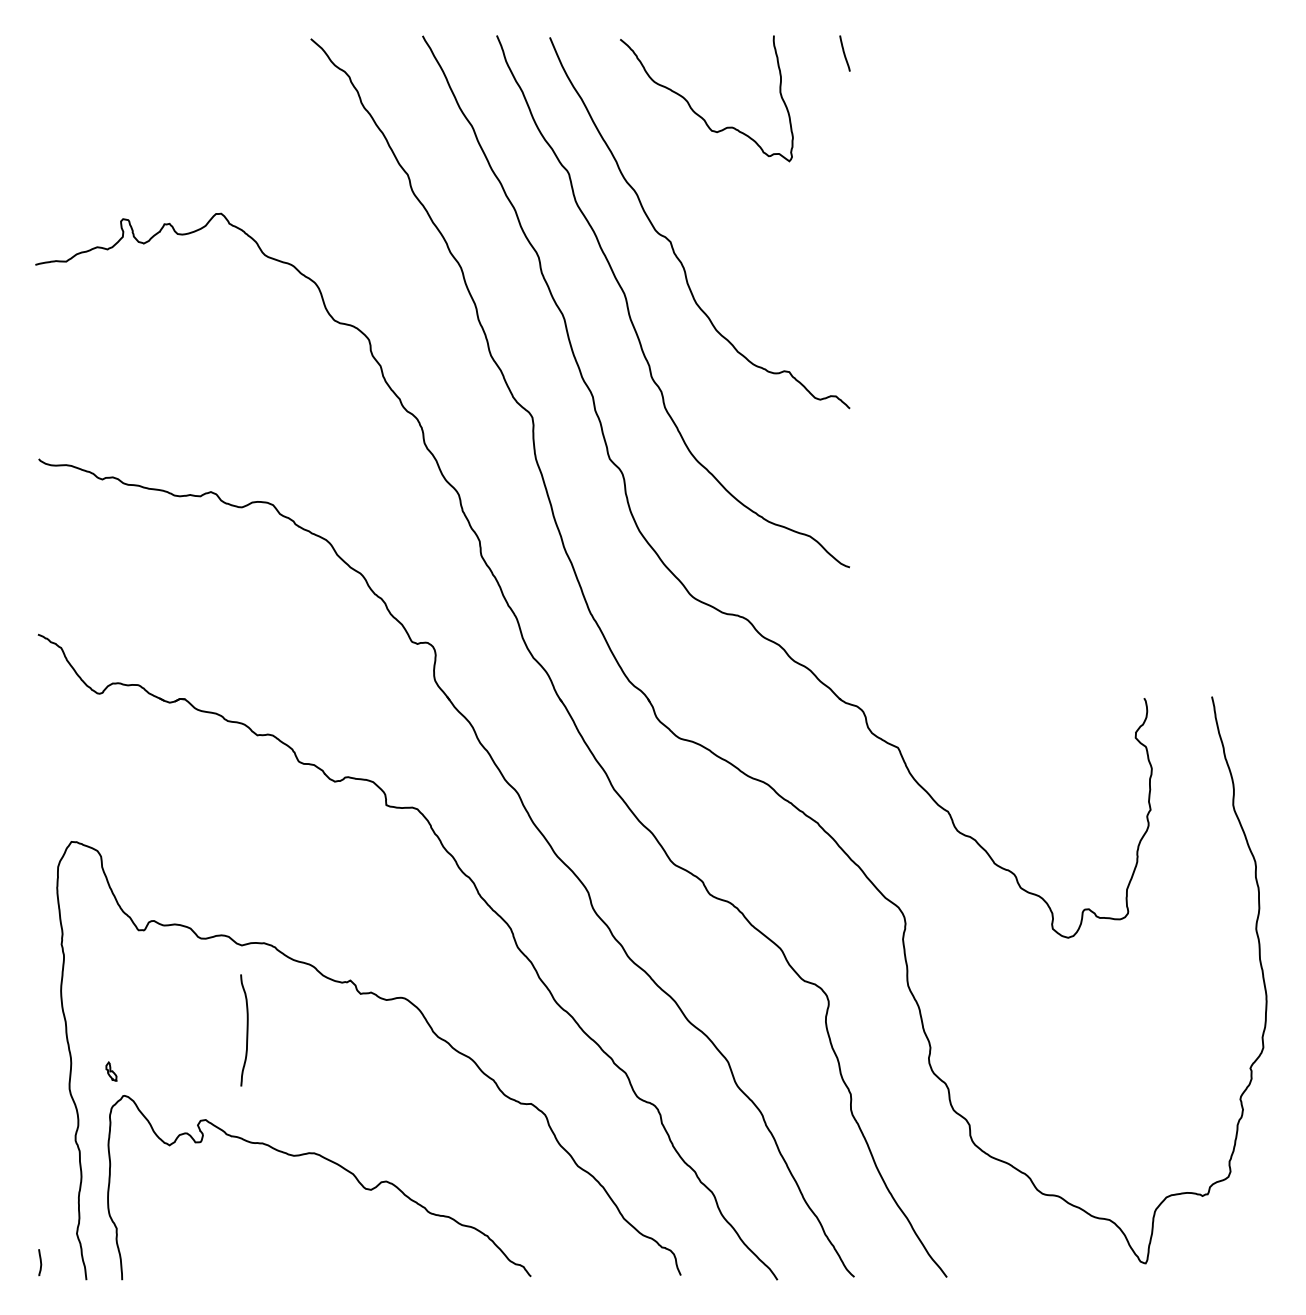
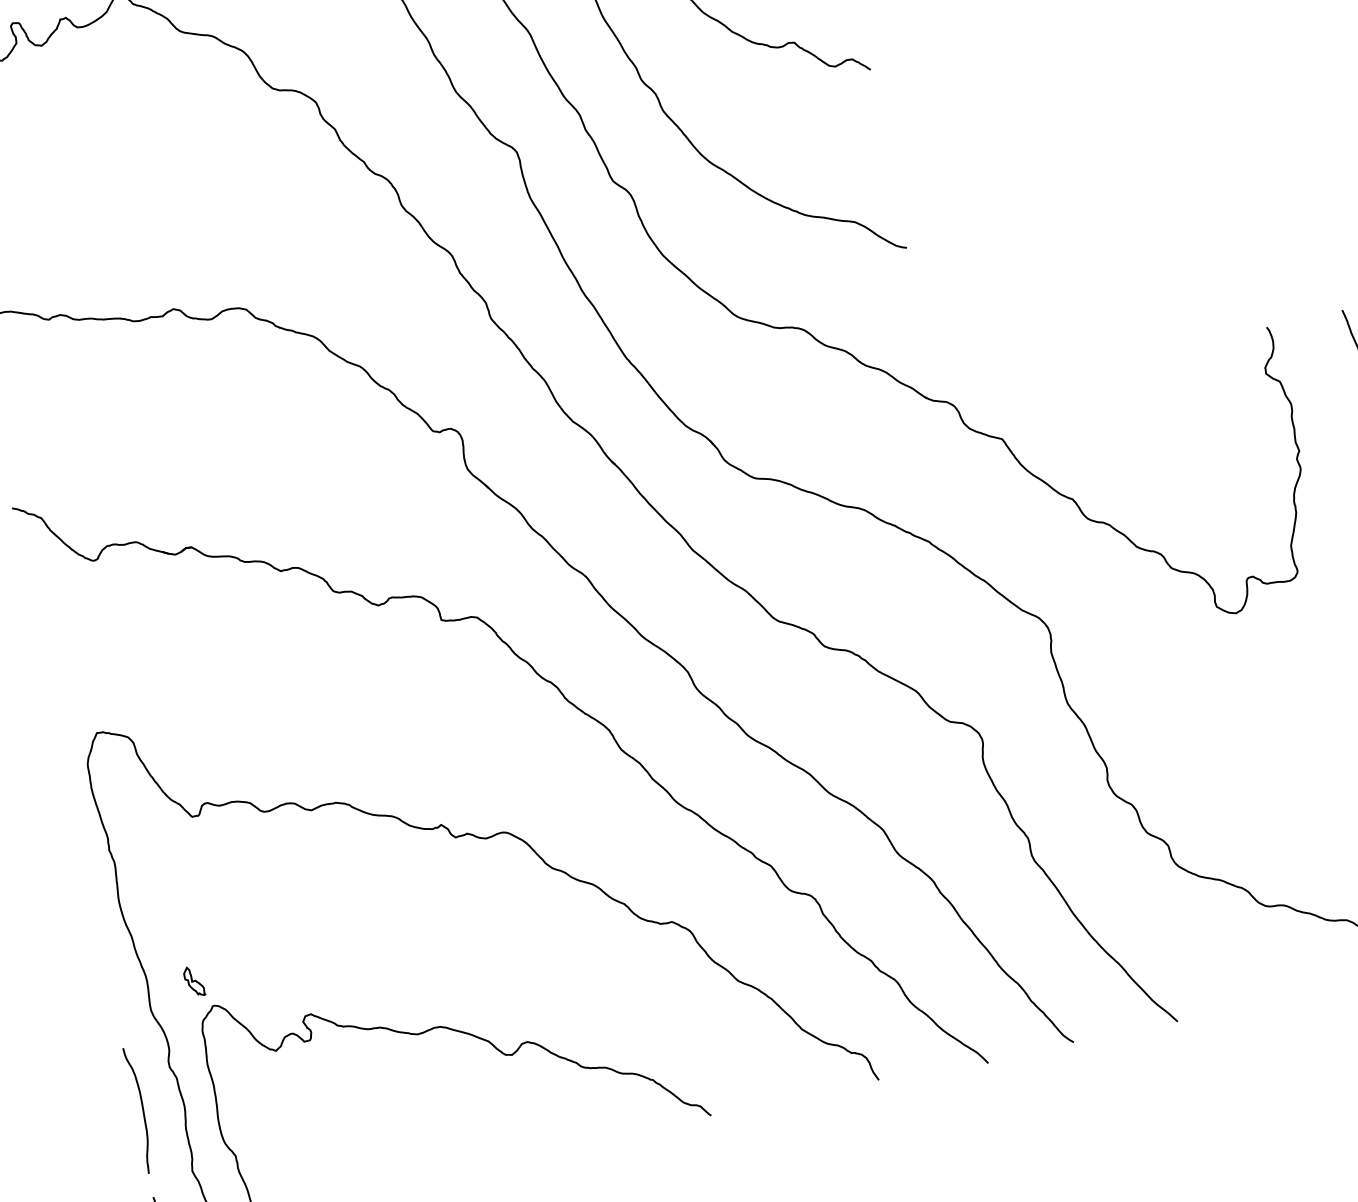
curve: (246, 1030) -> (142, 1109), moved
part: (111, 1071) -> (194, 981), size x1.43

